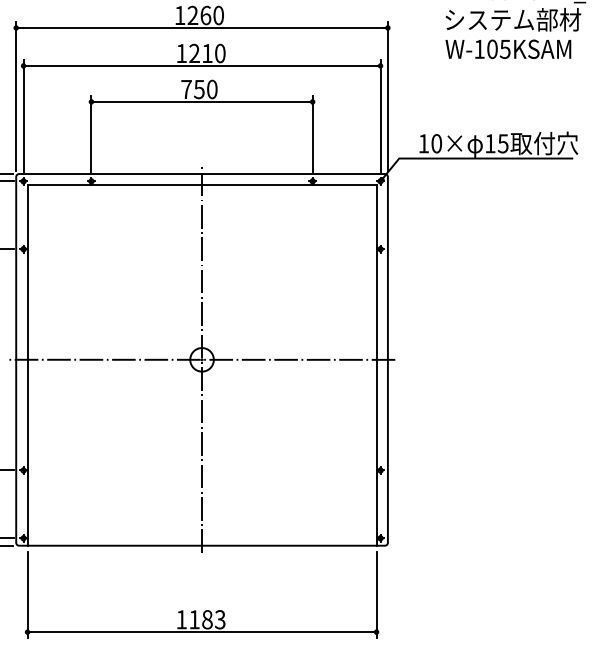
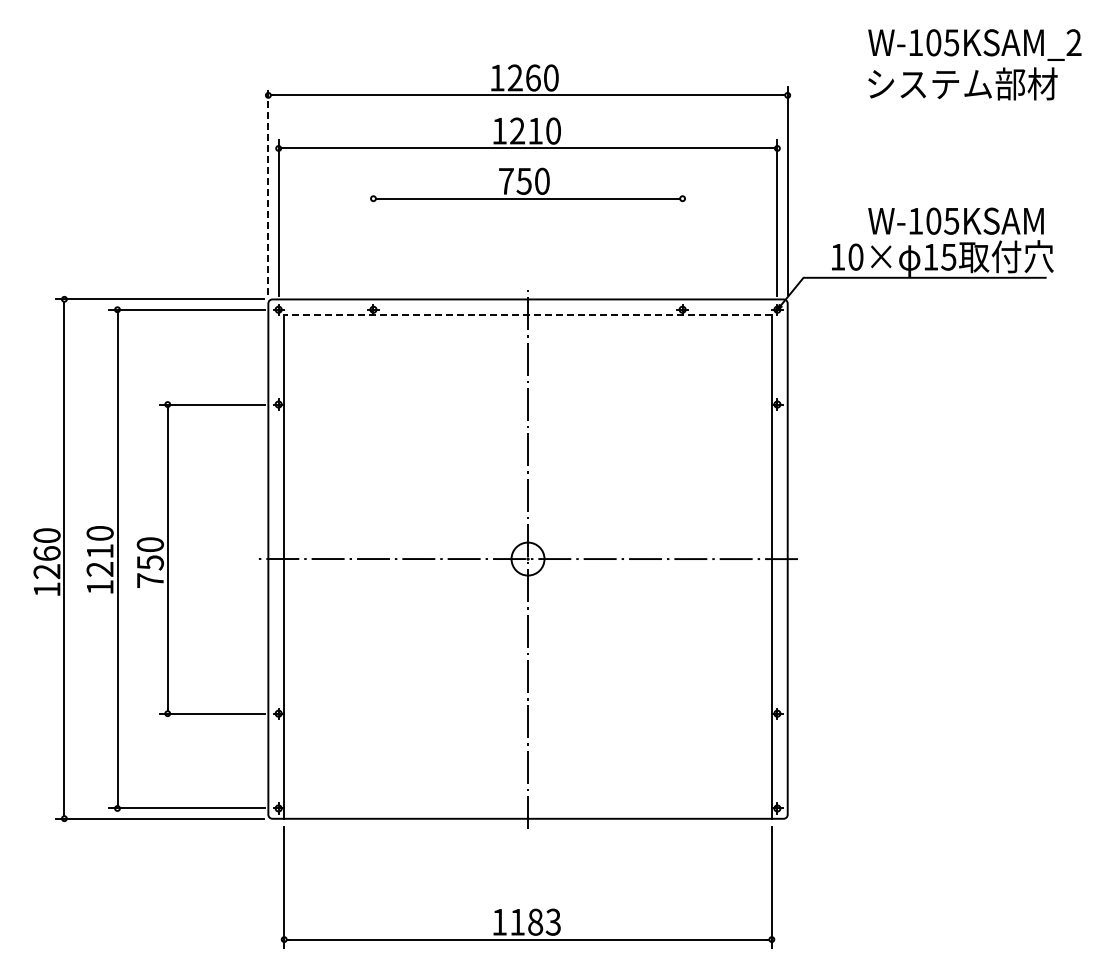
text: (507, 48) -> (955, 220), moved
line: (16, 96) -> (268, 190), solid -> dashed
line: (91, 133) -> (373, 243), removed
line: (312, 133) -> (682, 243), removed
line: (202, 185) -> (528, 315), solid -> dashed

